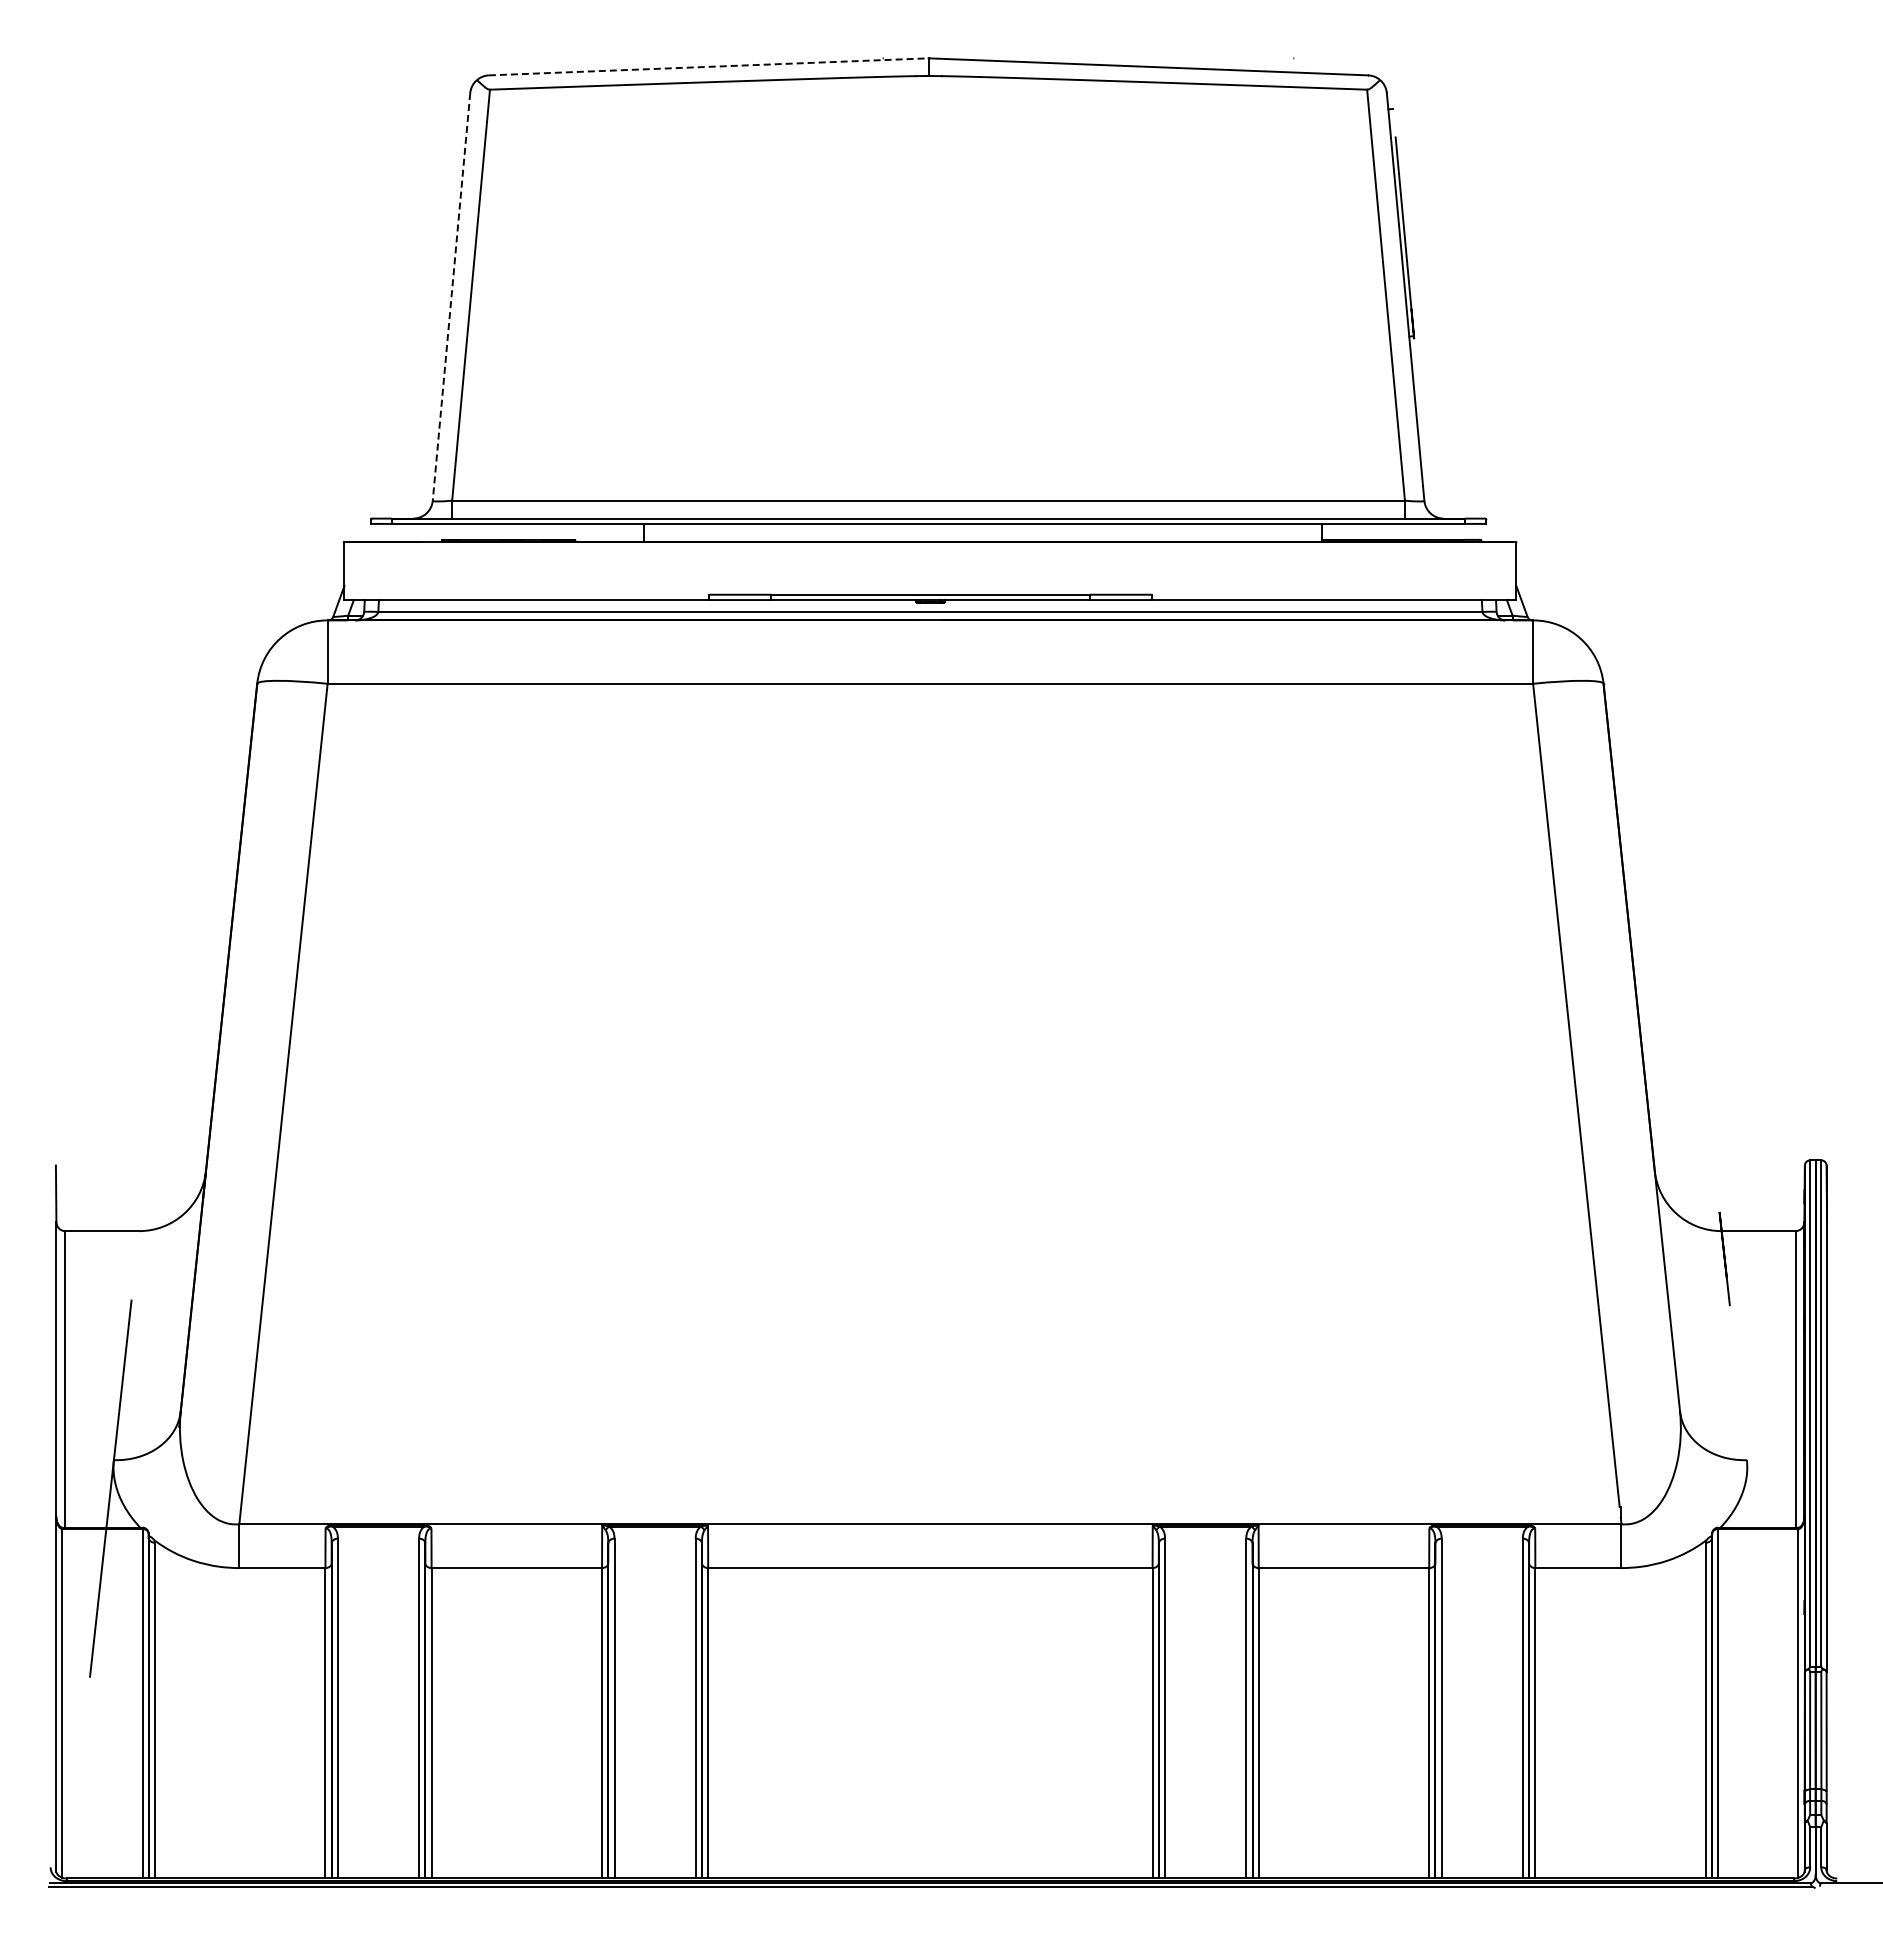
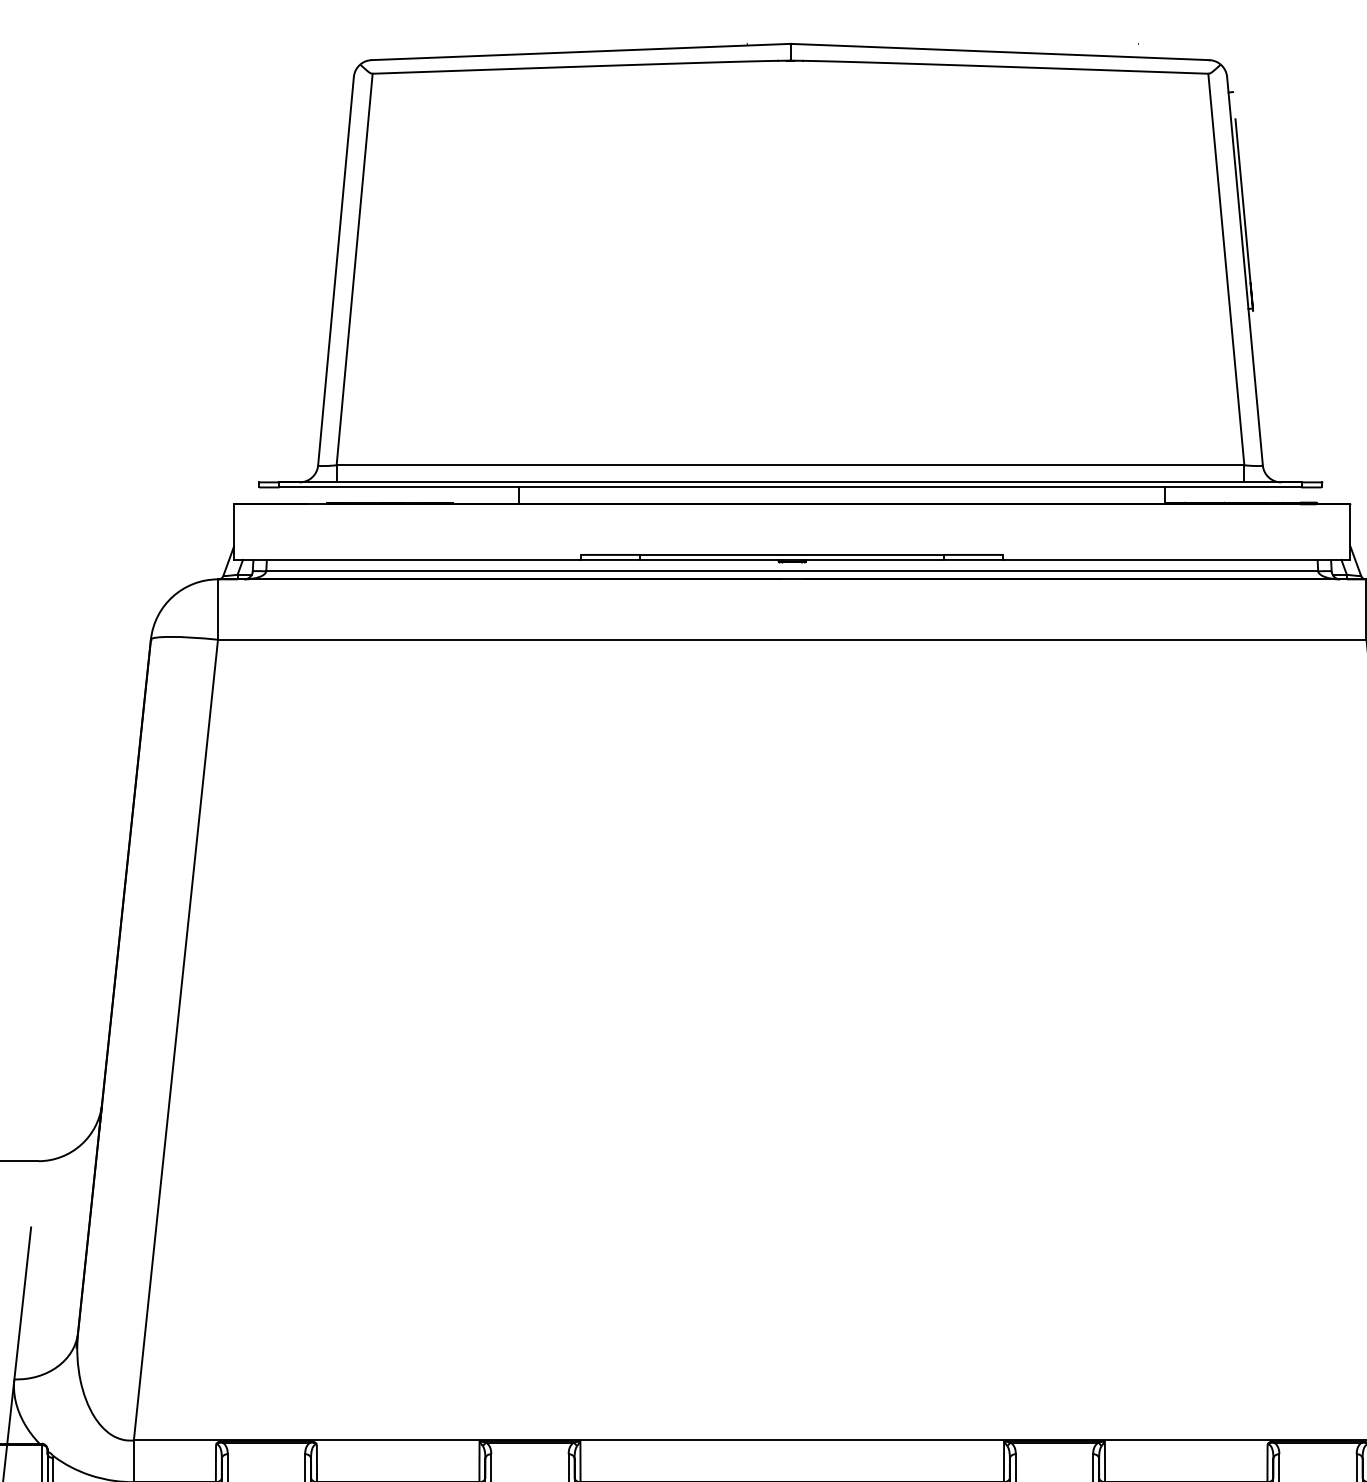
line: (708, 66) -> (580, 51), dashed -> solid
line: (451, 296) -> (335, 270), dashed -> solid

